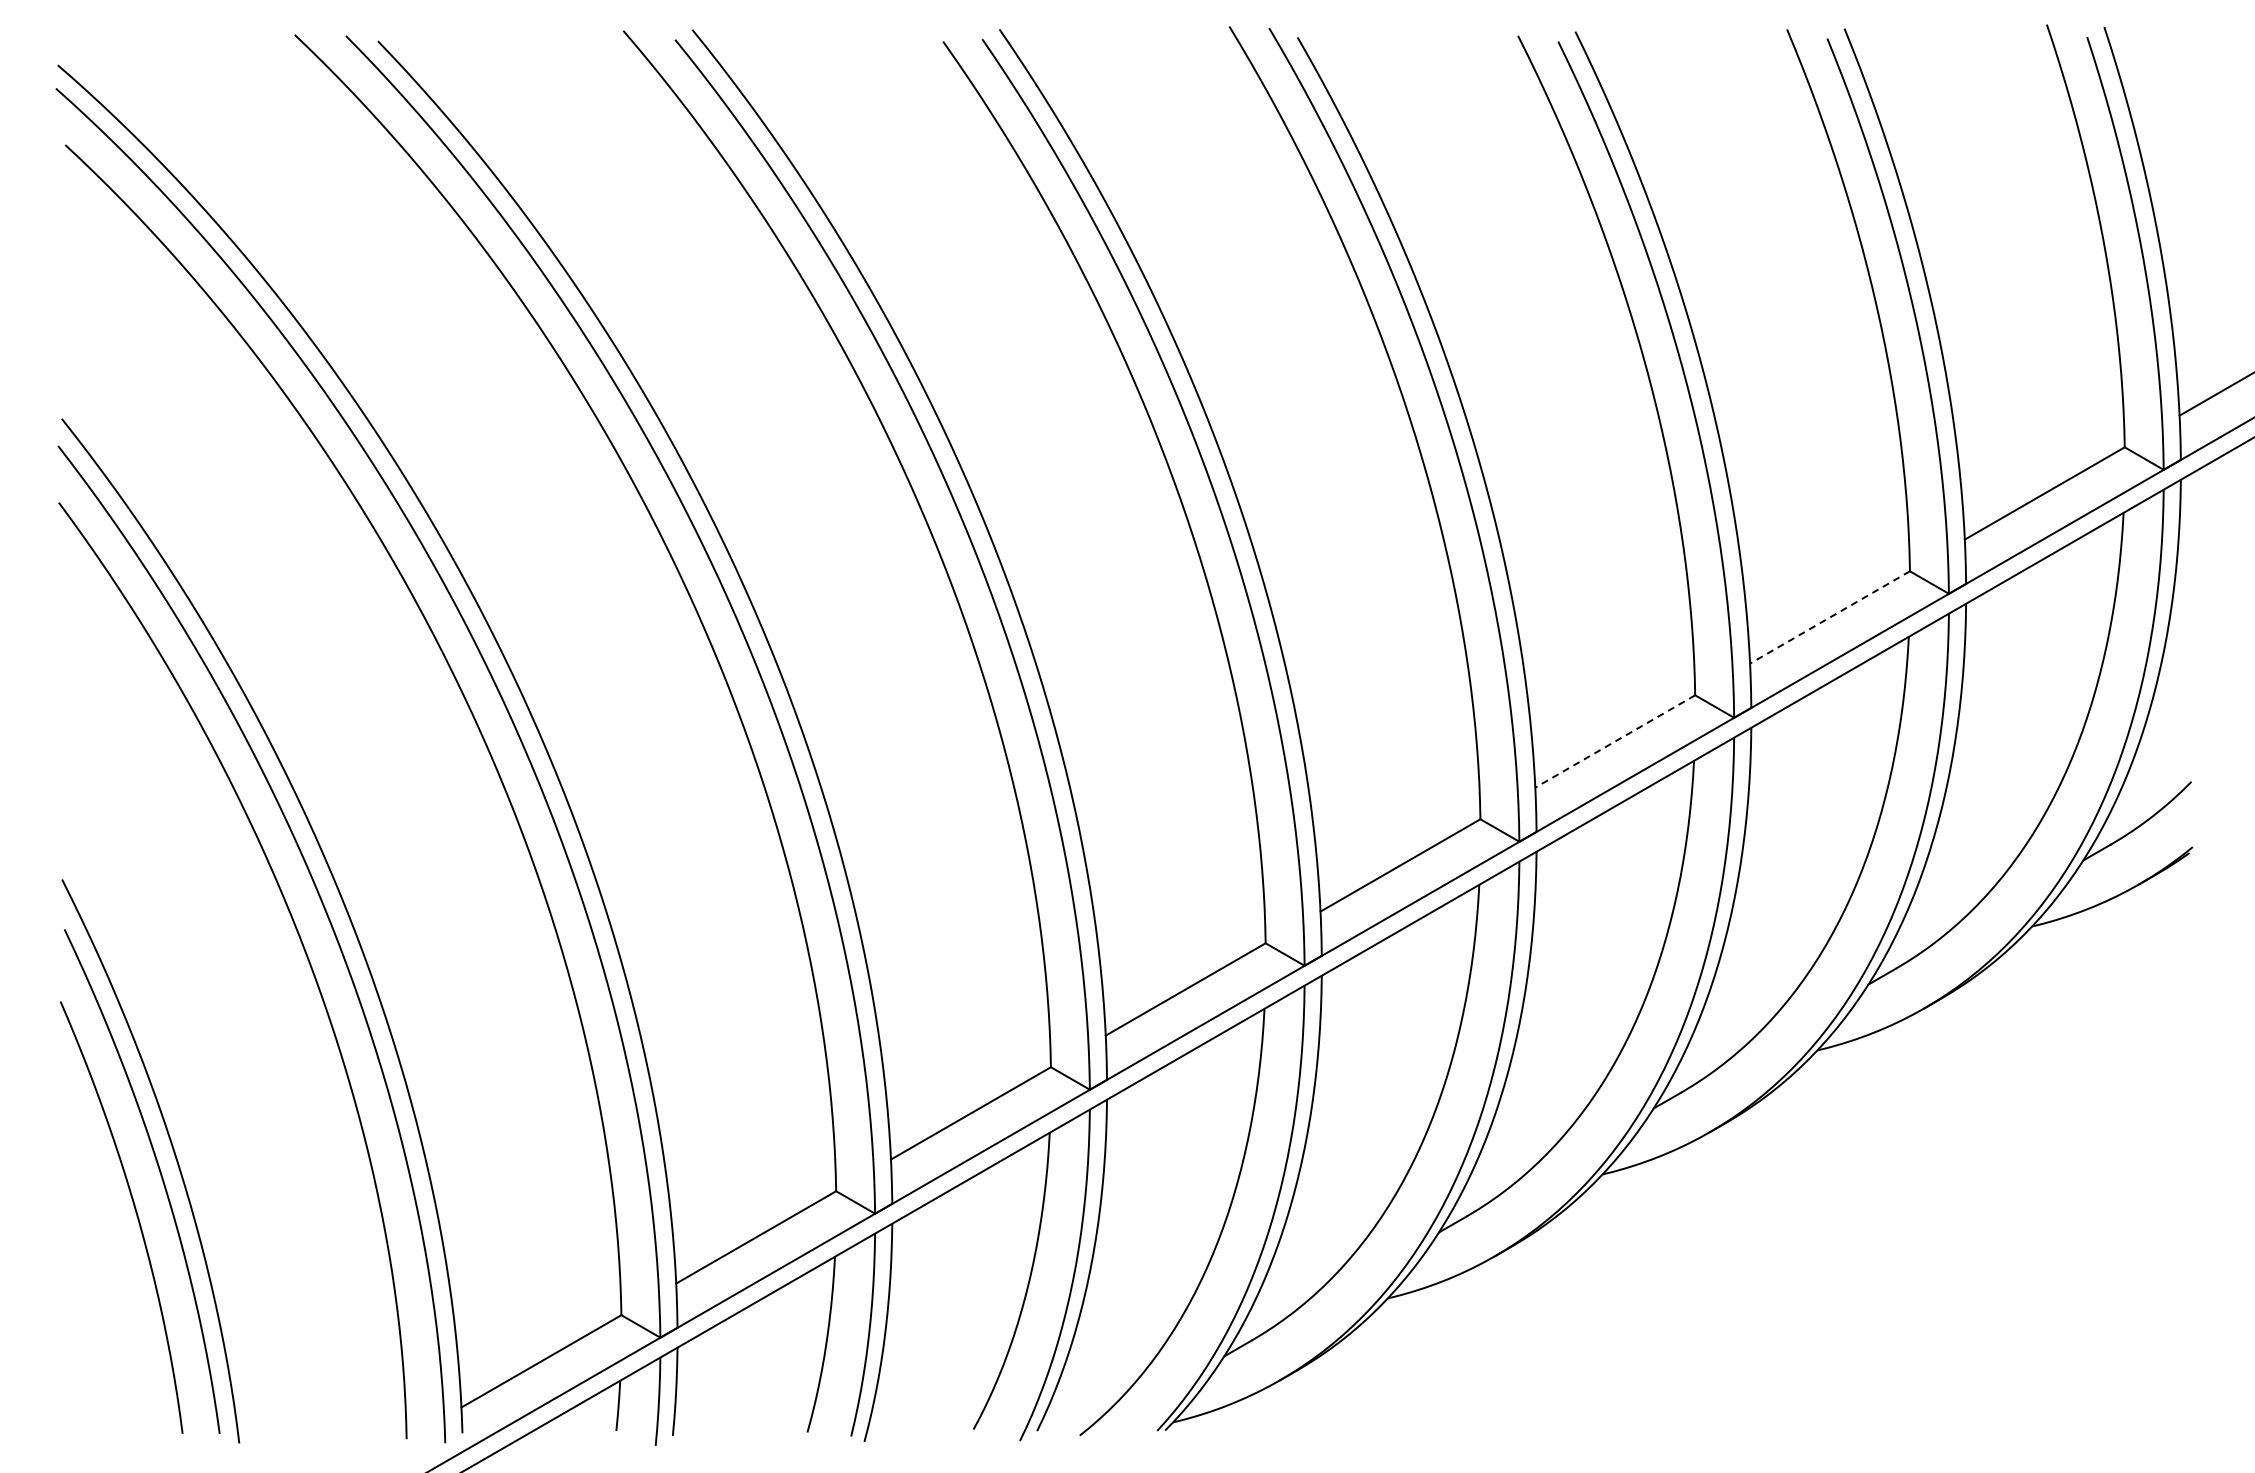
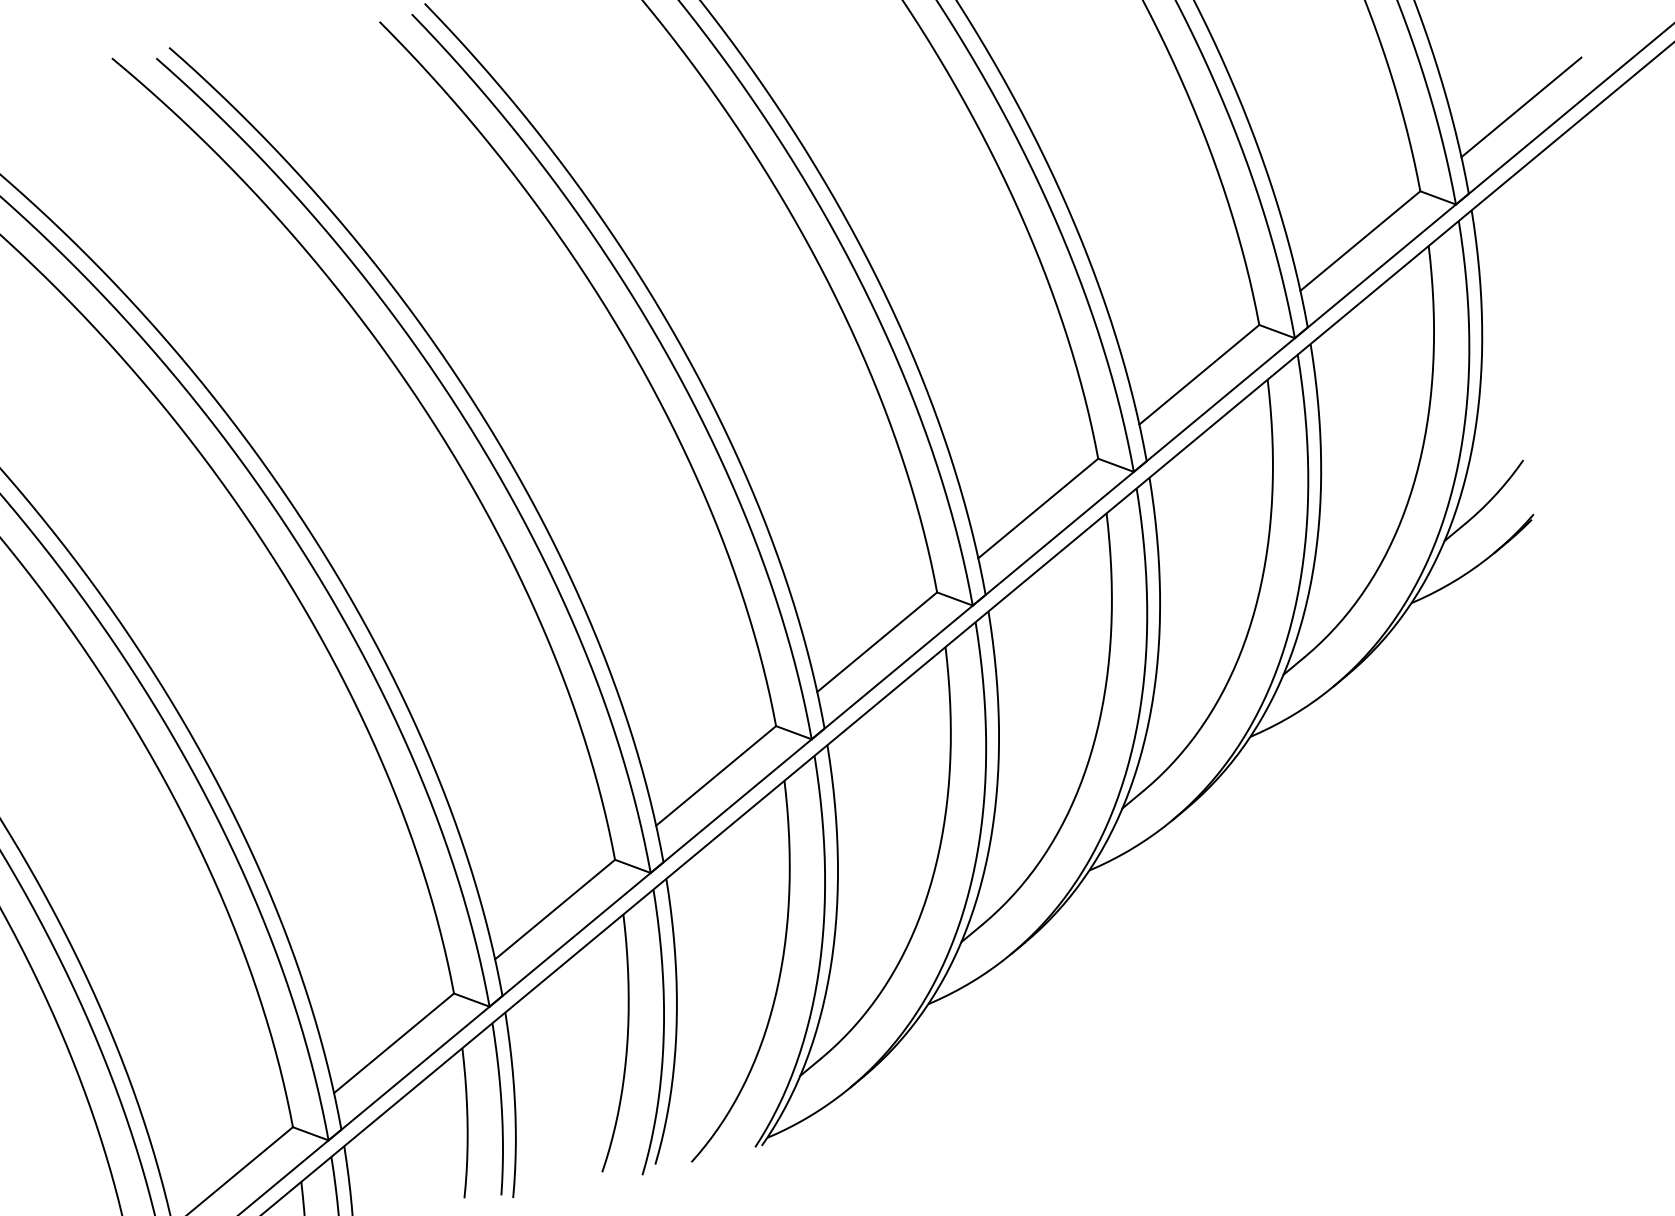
line: (1829, 617) -> (1198, 374), dashed -> solid
line: (1614, 741) -> (1037, 508), dashed -> solid

